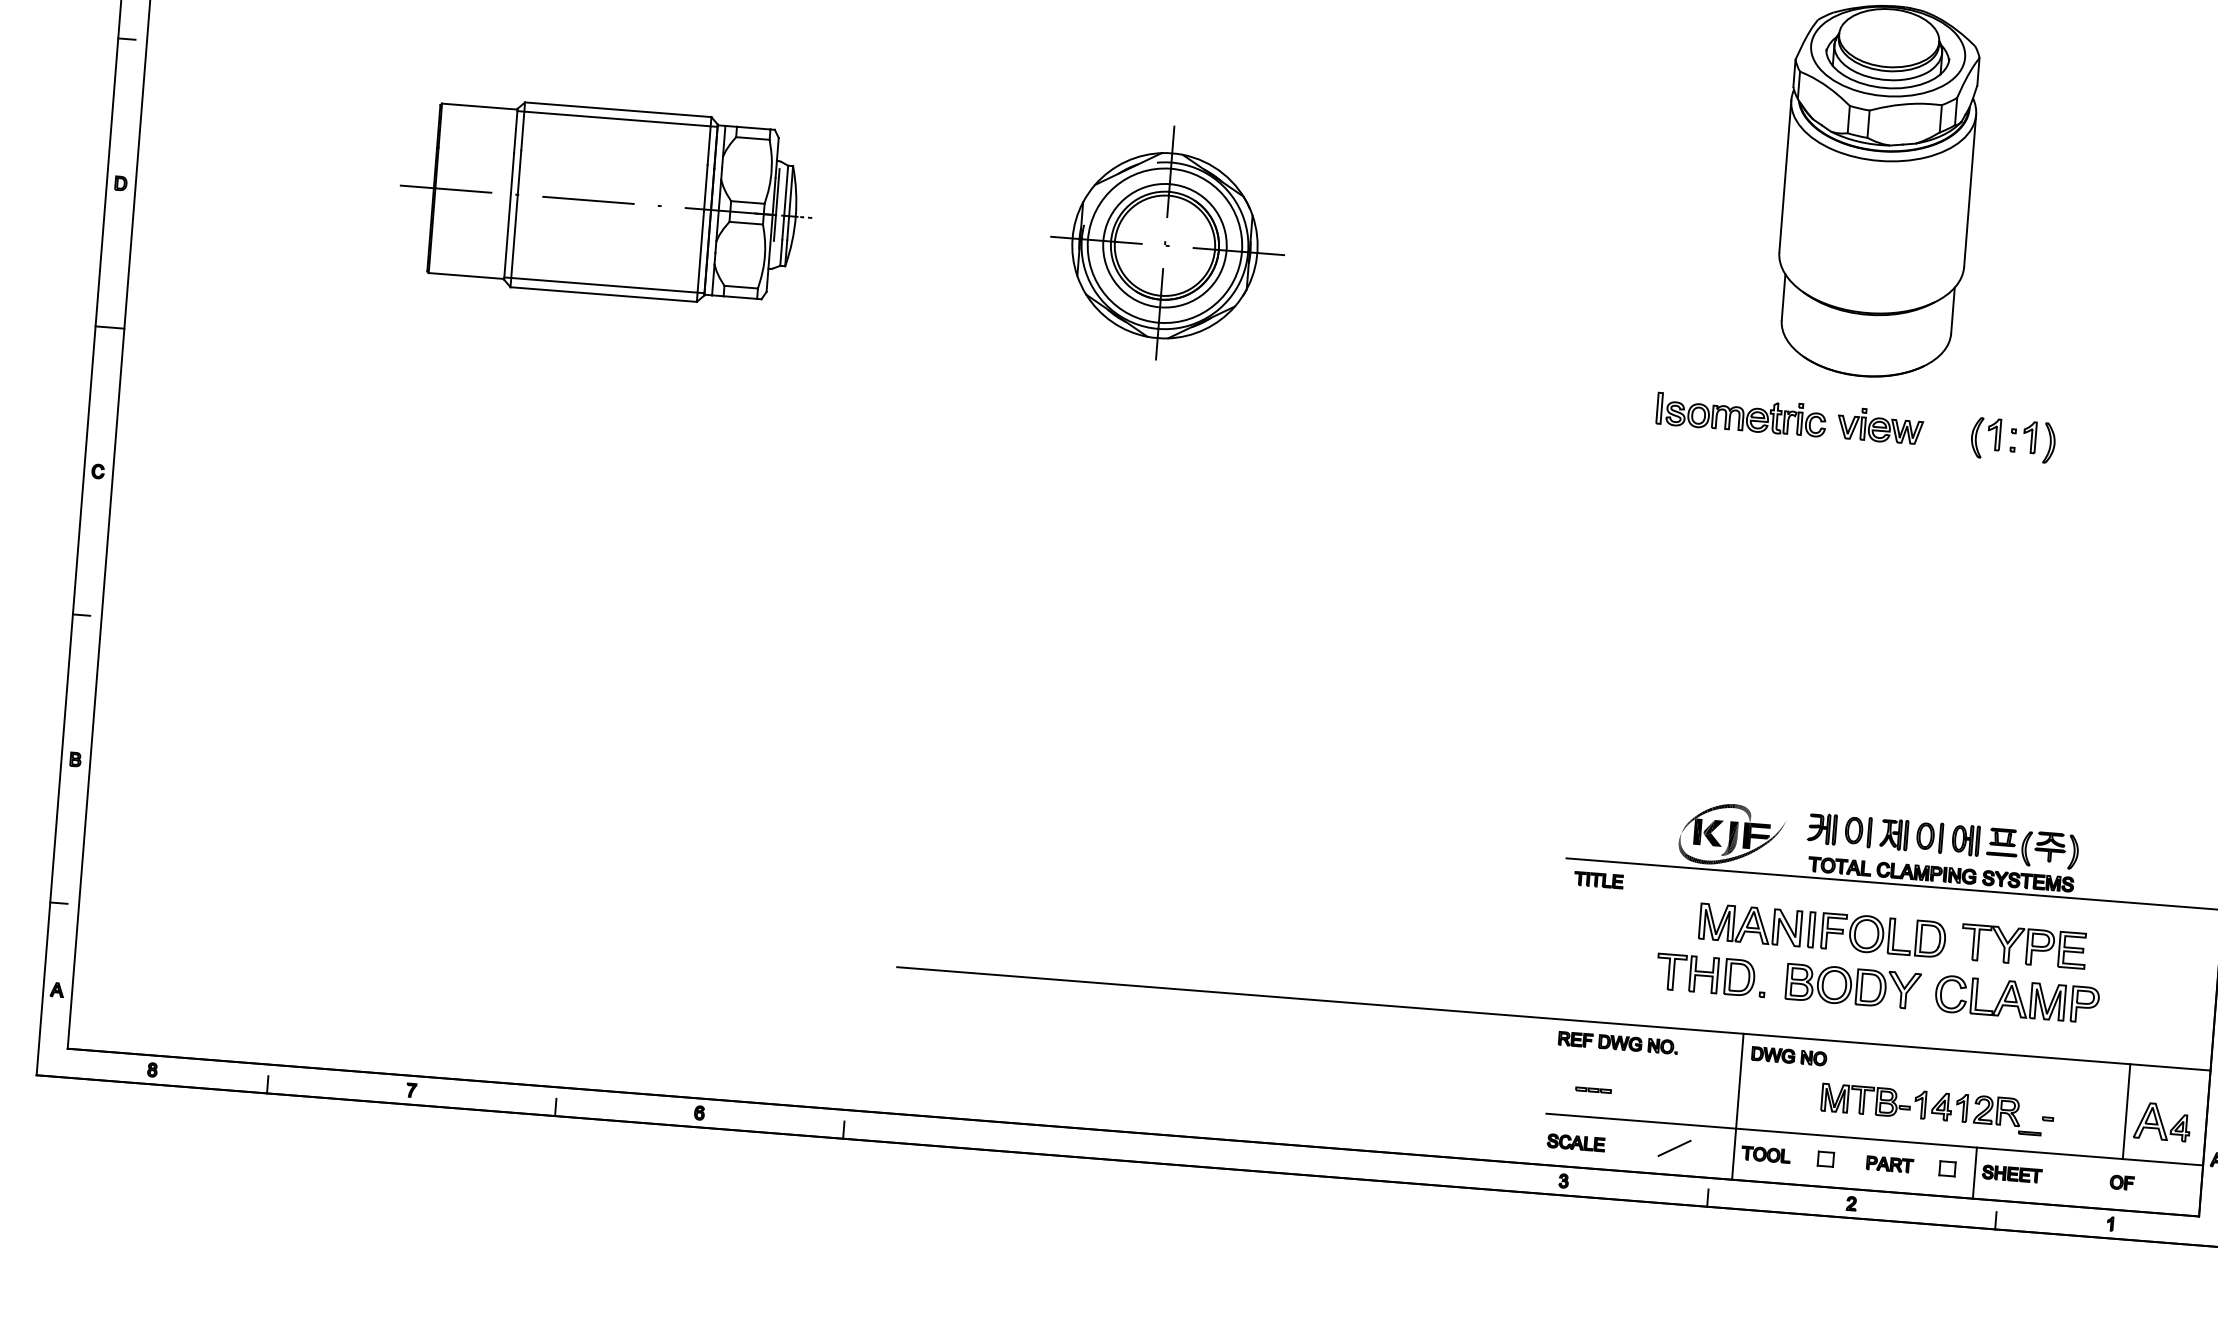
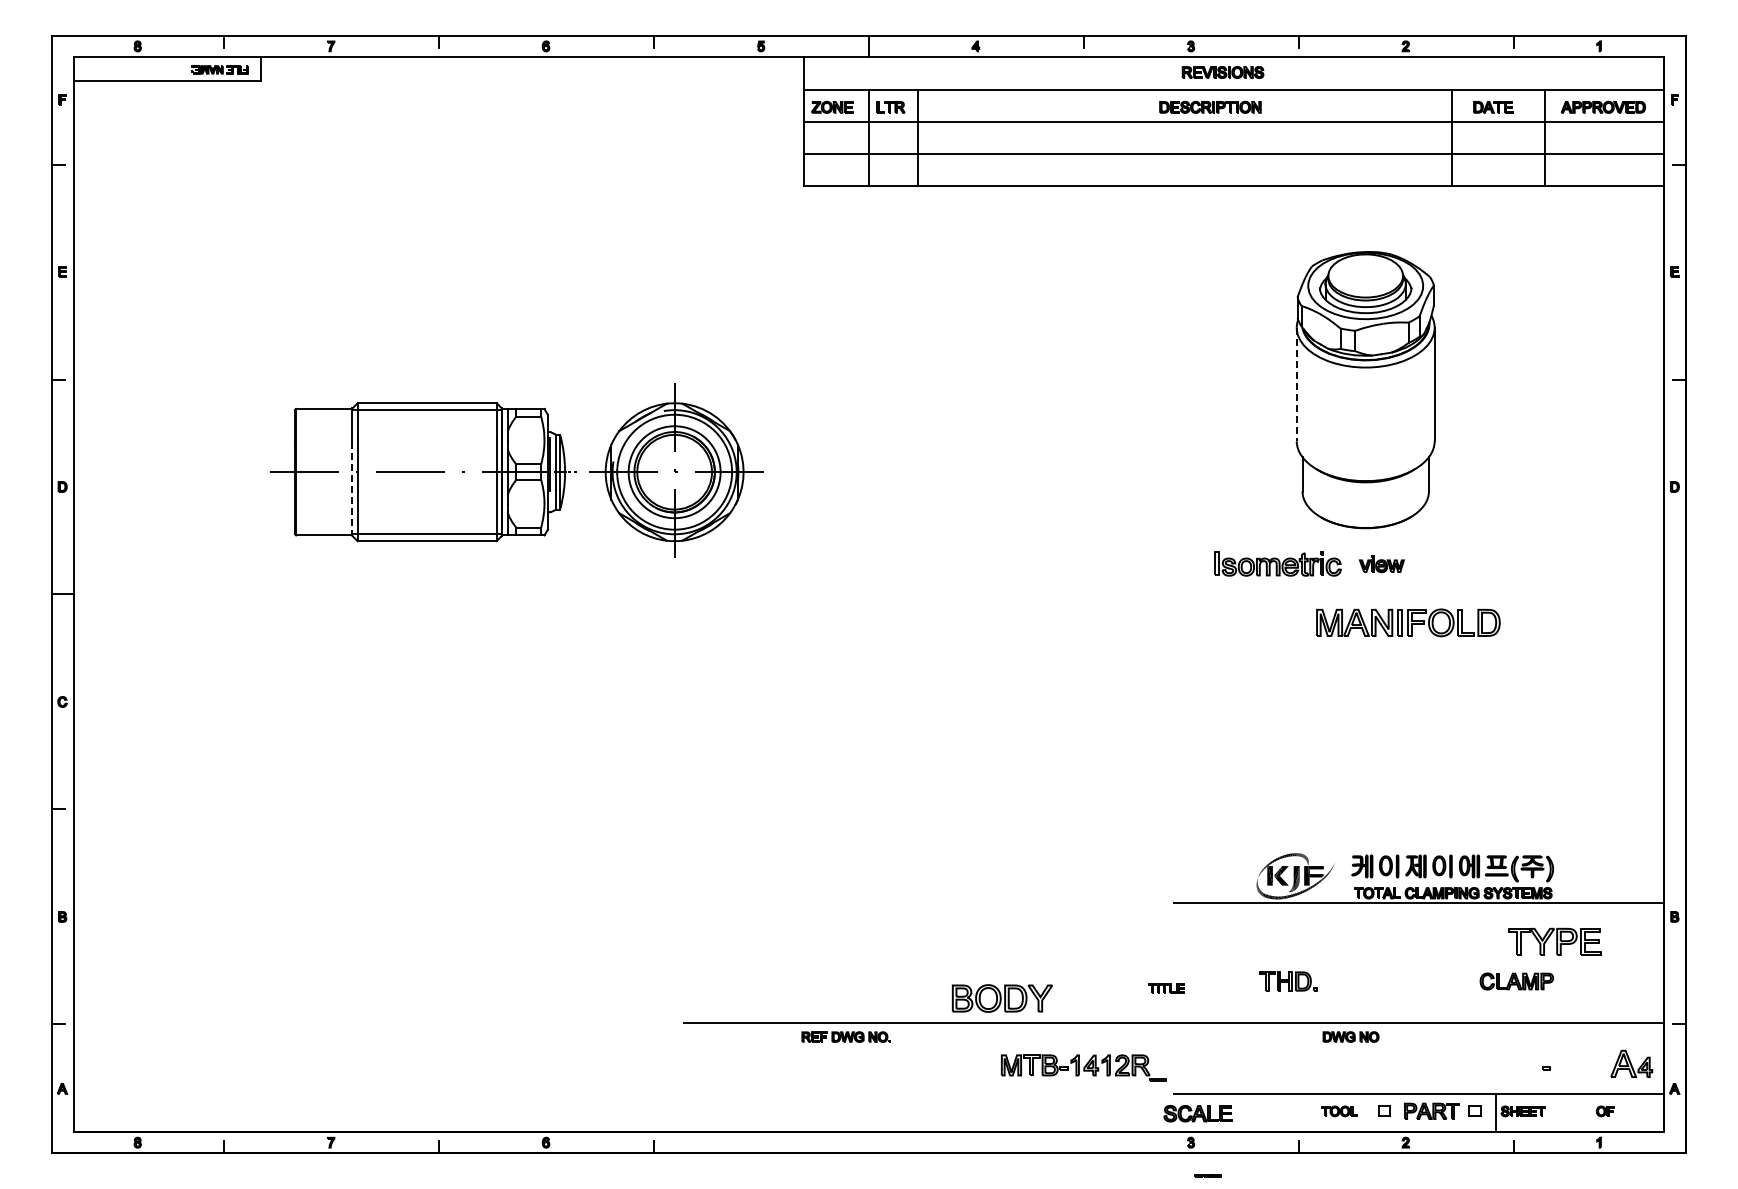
line: (1785, 176) -> (1296, 384), solid -> dashed
line: (509, 217) -> (352, 489), solid -> dashed
part: (1167, 243) -> (676, 470), moved
part: (1880, 425) -> (1381, 563), size x0.7
part: (2012, 439) -> (1480, 566), removed
part: (1598, 880) -> (1166, 988), moved
part: (1822, 930) -> (1408, 622), moved
part: (2023, 945) -> (1554, 941), moved
part: (1711, 975) -> (1288, 981), size x0.7
part: (1852, 986) -> (1001, 998), moved
part: (2016, 999) -> (1516, 981), size x0.6
part: (1617, 1042) -> (845, 1036), moved
line: (1593, 1090) -> (1207, 1175), moved
line: (1737, 1105) -> (1315, 1076), removed
part: (1931, 1108) -> (1083, 1067), moved
line: (2126, 1110) -> (1604, 1057), removed
part: (1575, 1142) -> (1197, 1113), size x1.6
line: (1673, 1147) -> (1270, 1111), removed
part: (1889, 1164) -> (1431, 1111), size x1.6

